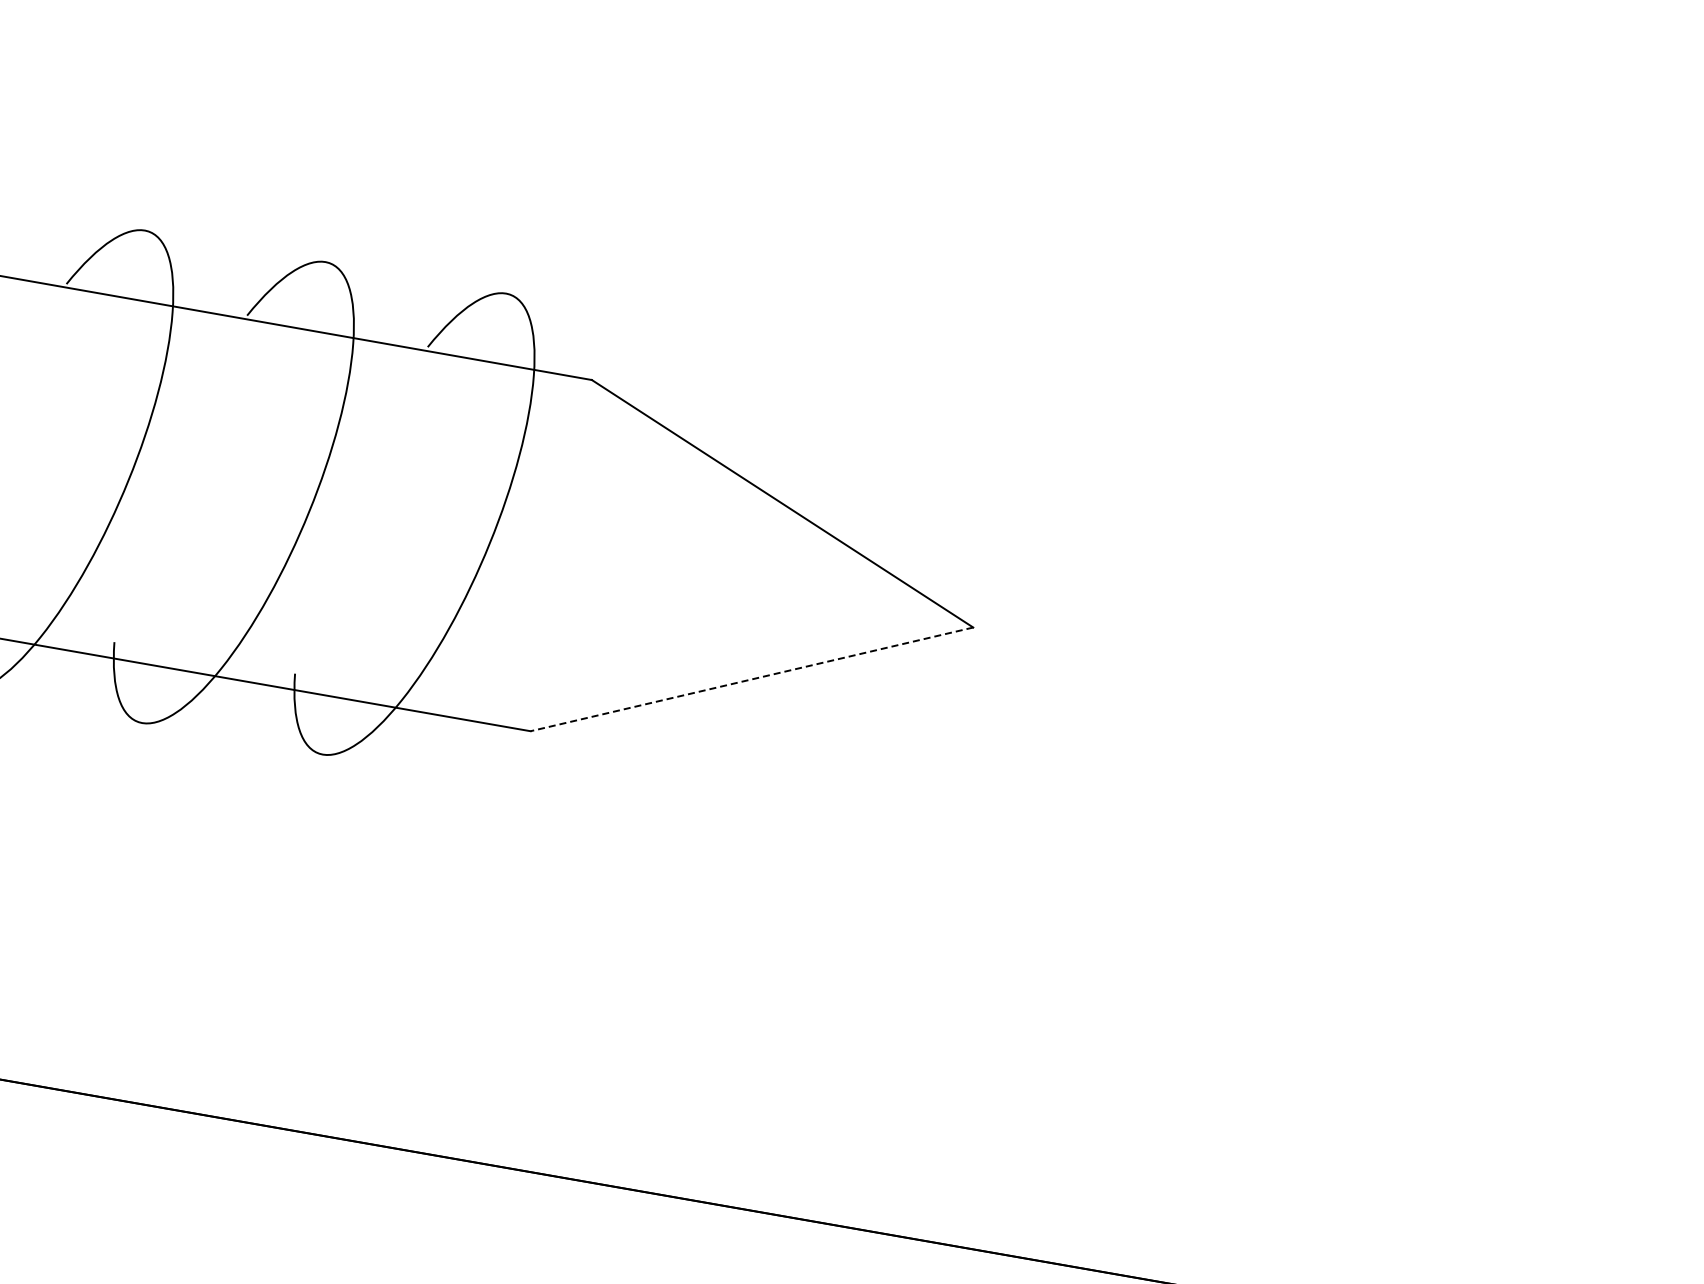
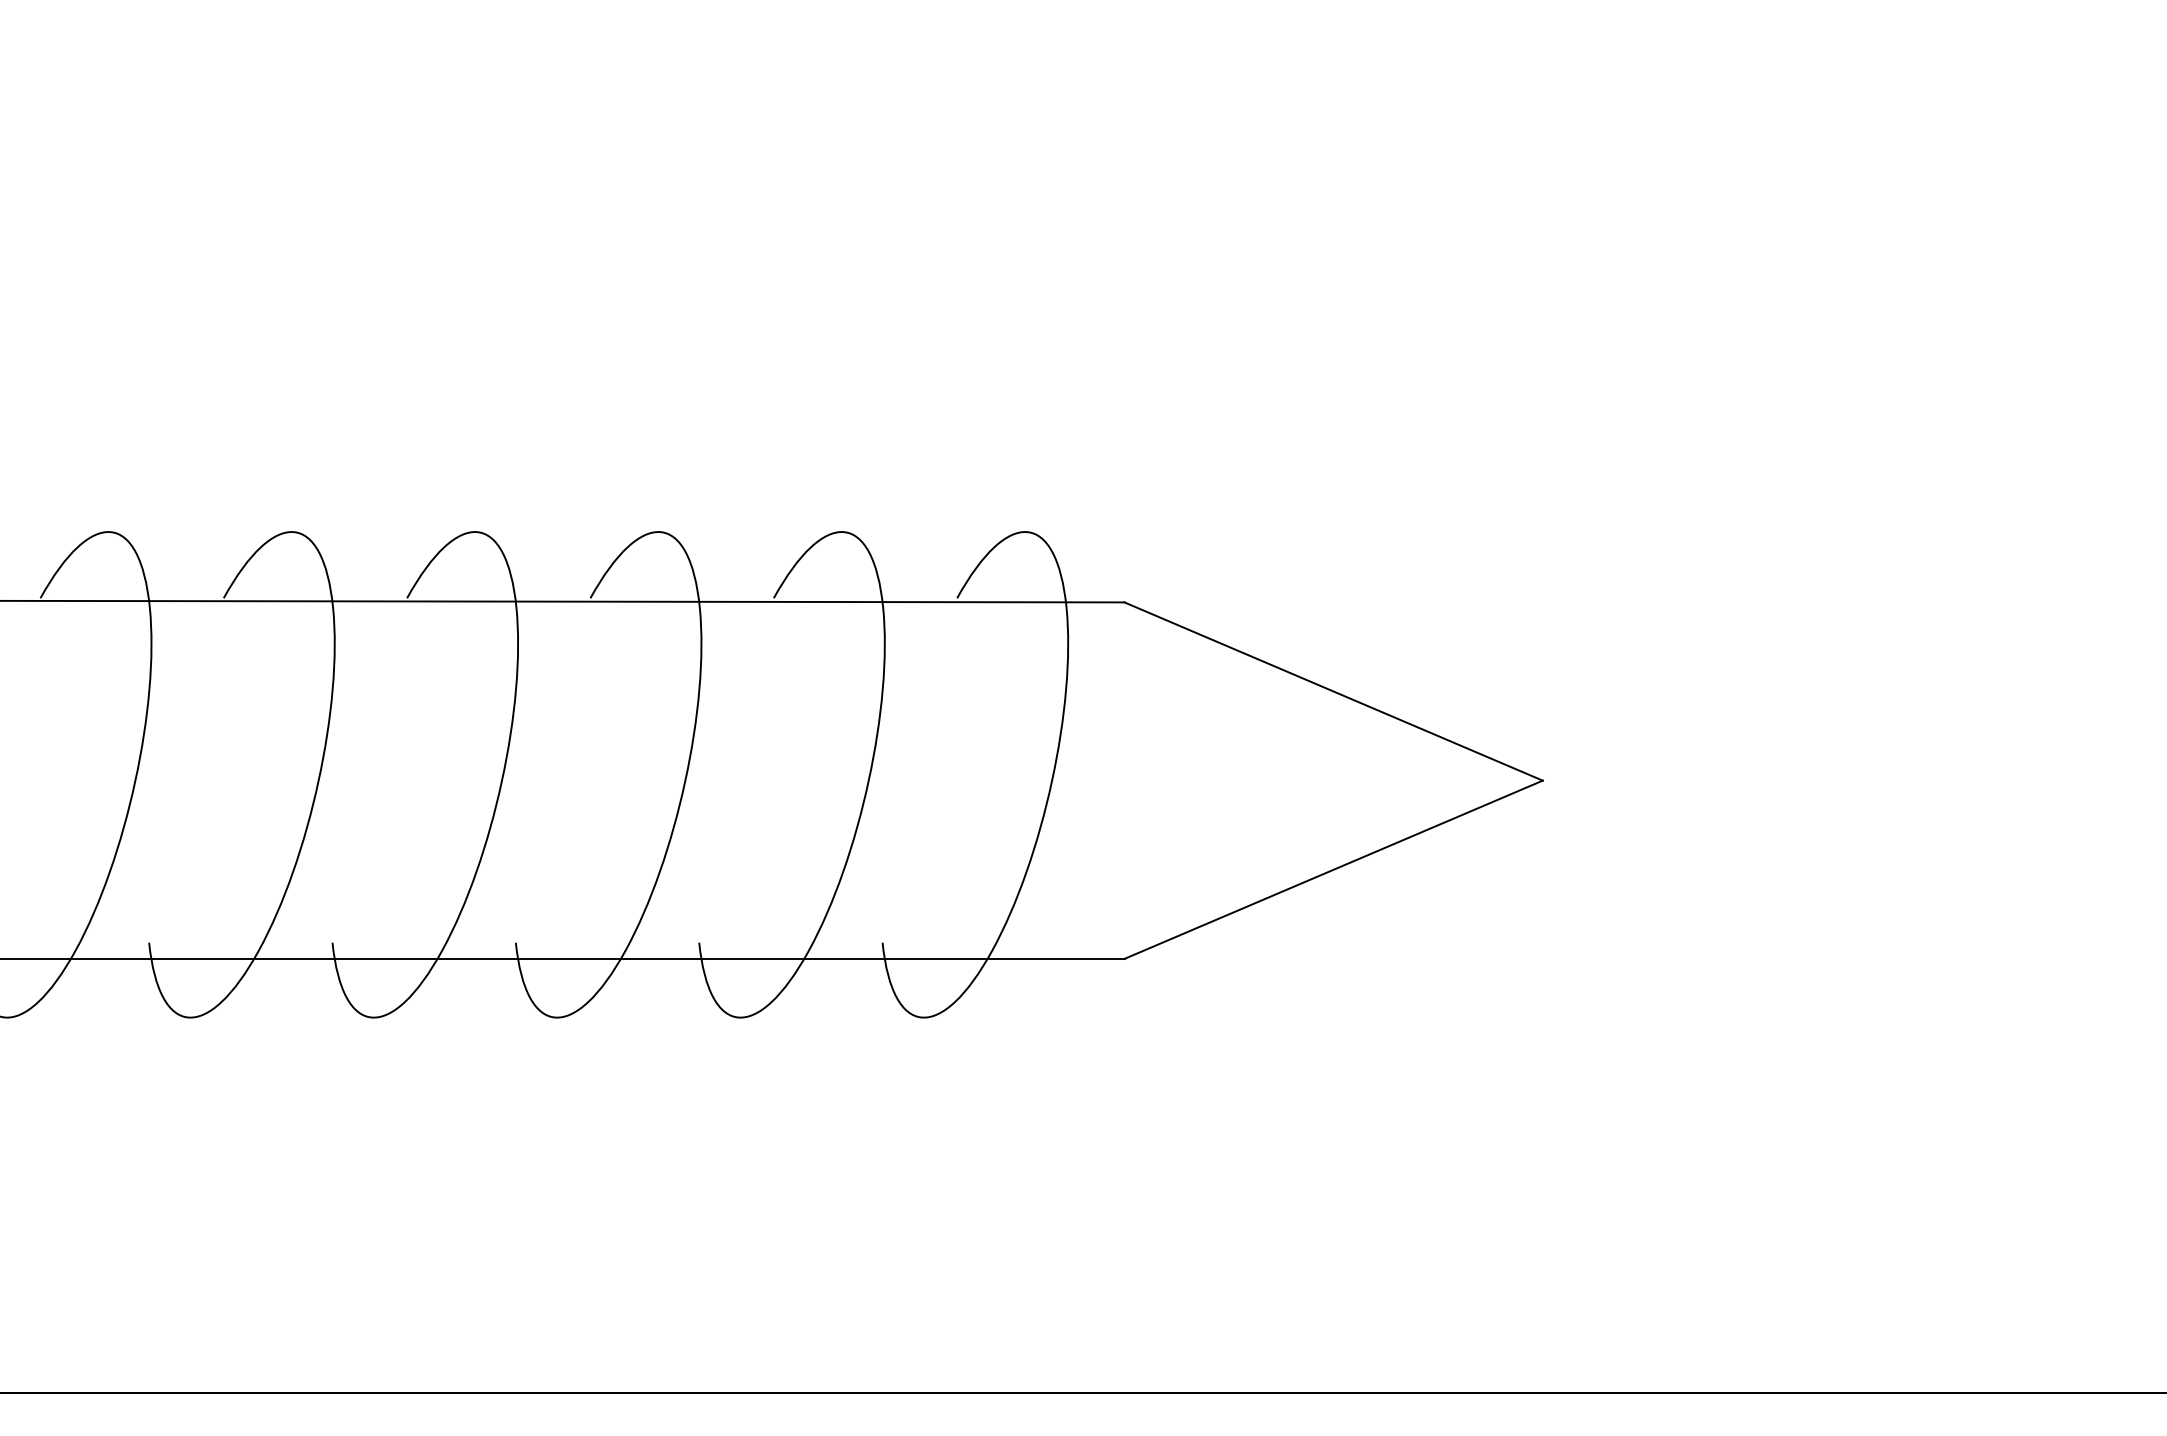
line: (751, 679) -> (1333, 869), dashed -> solid

